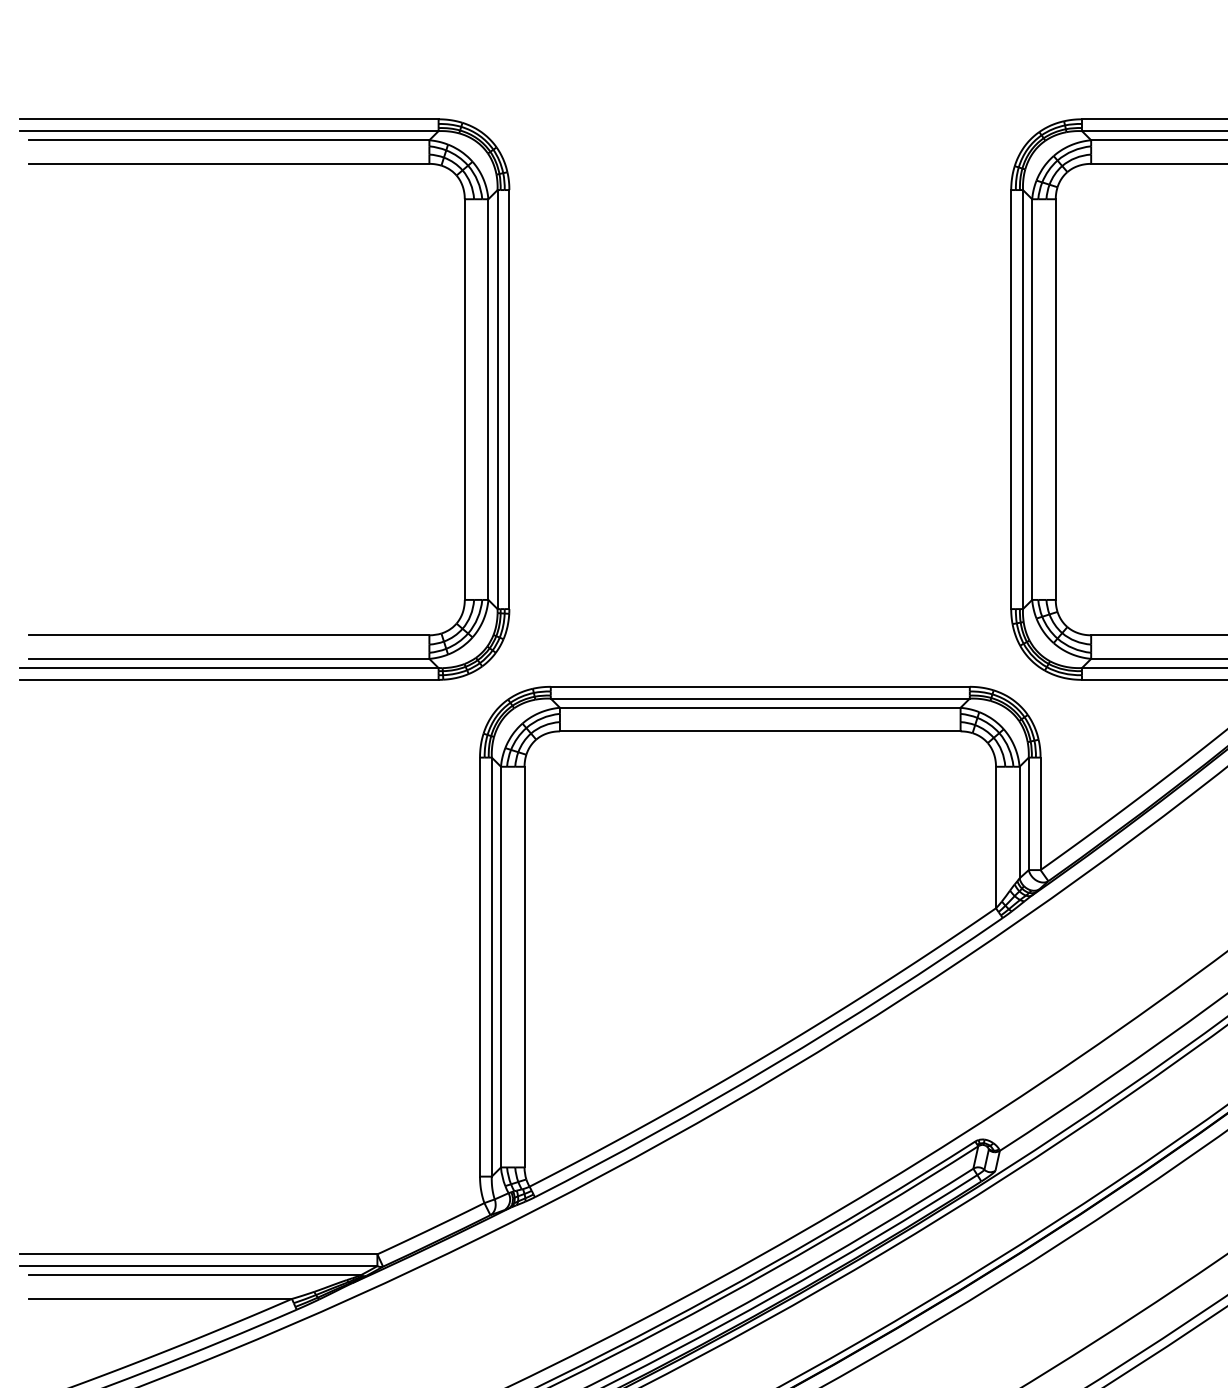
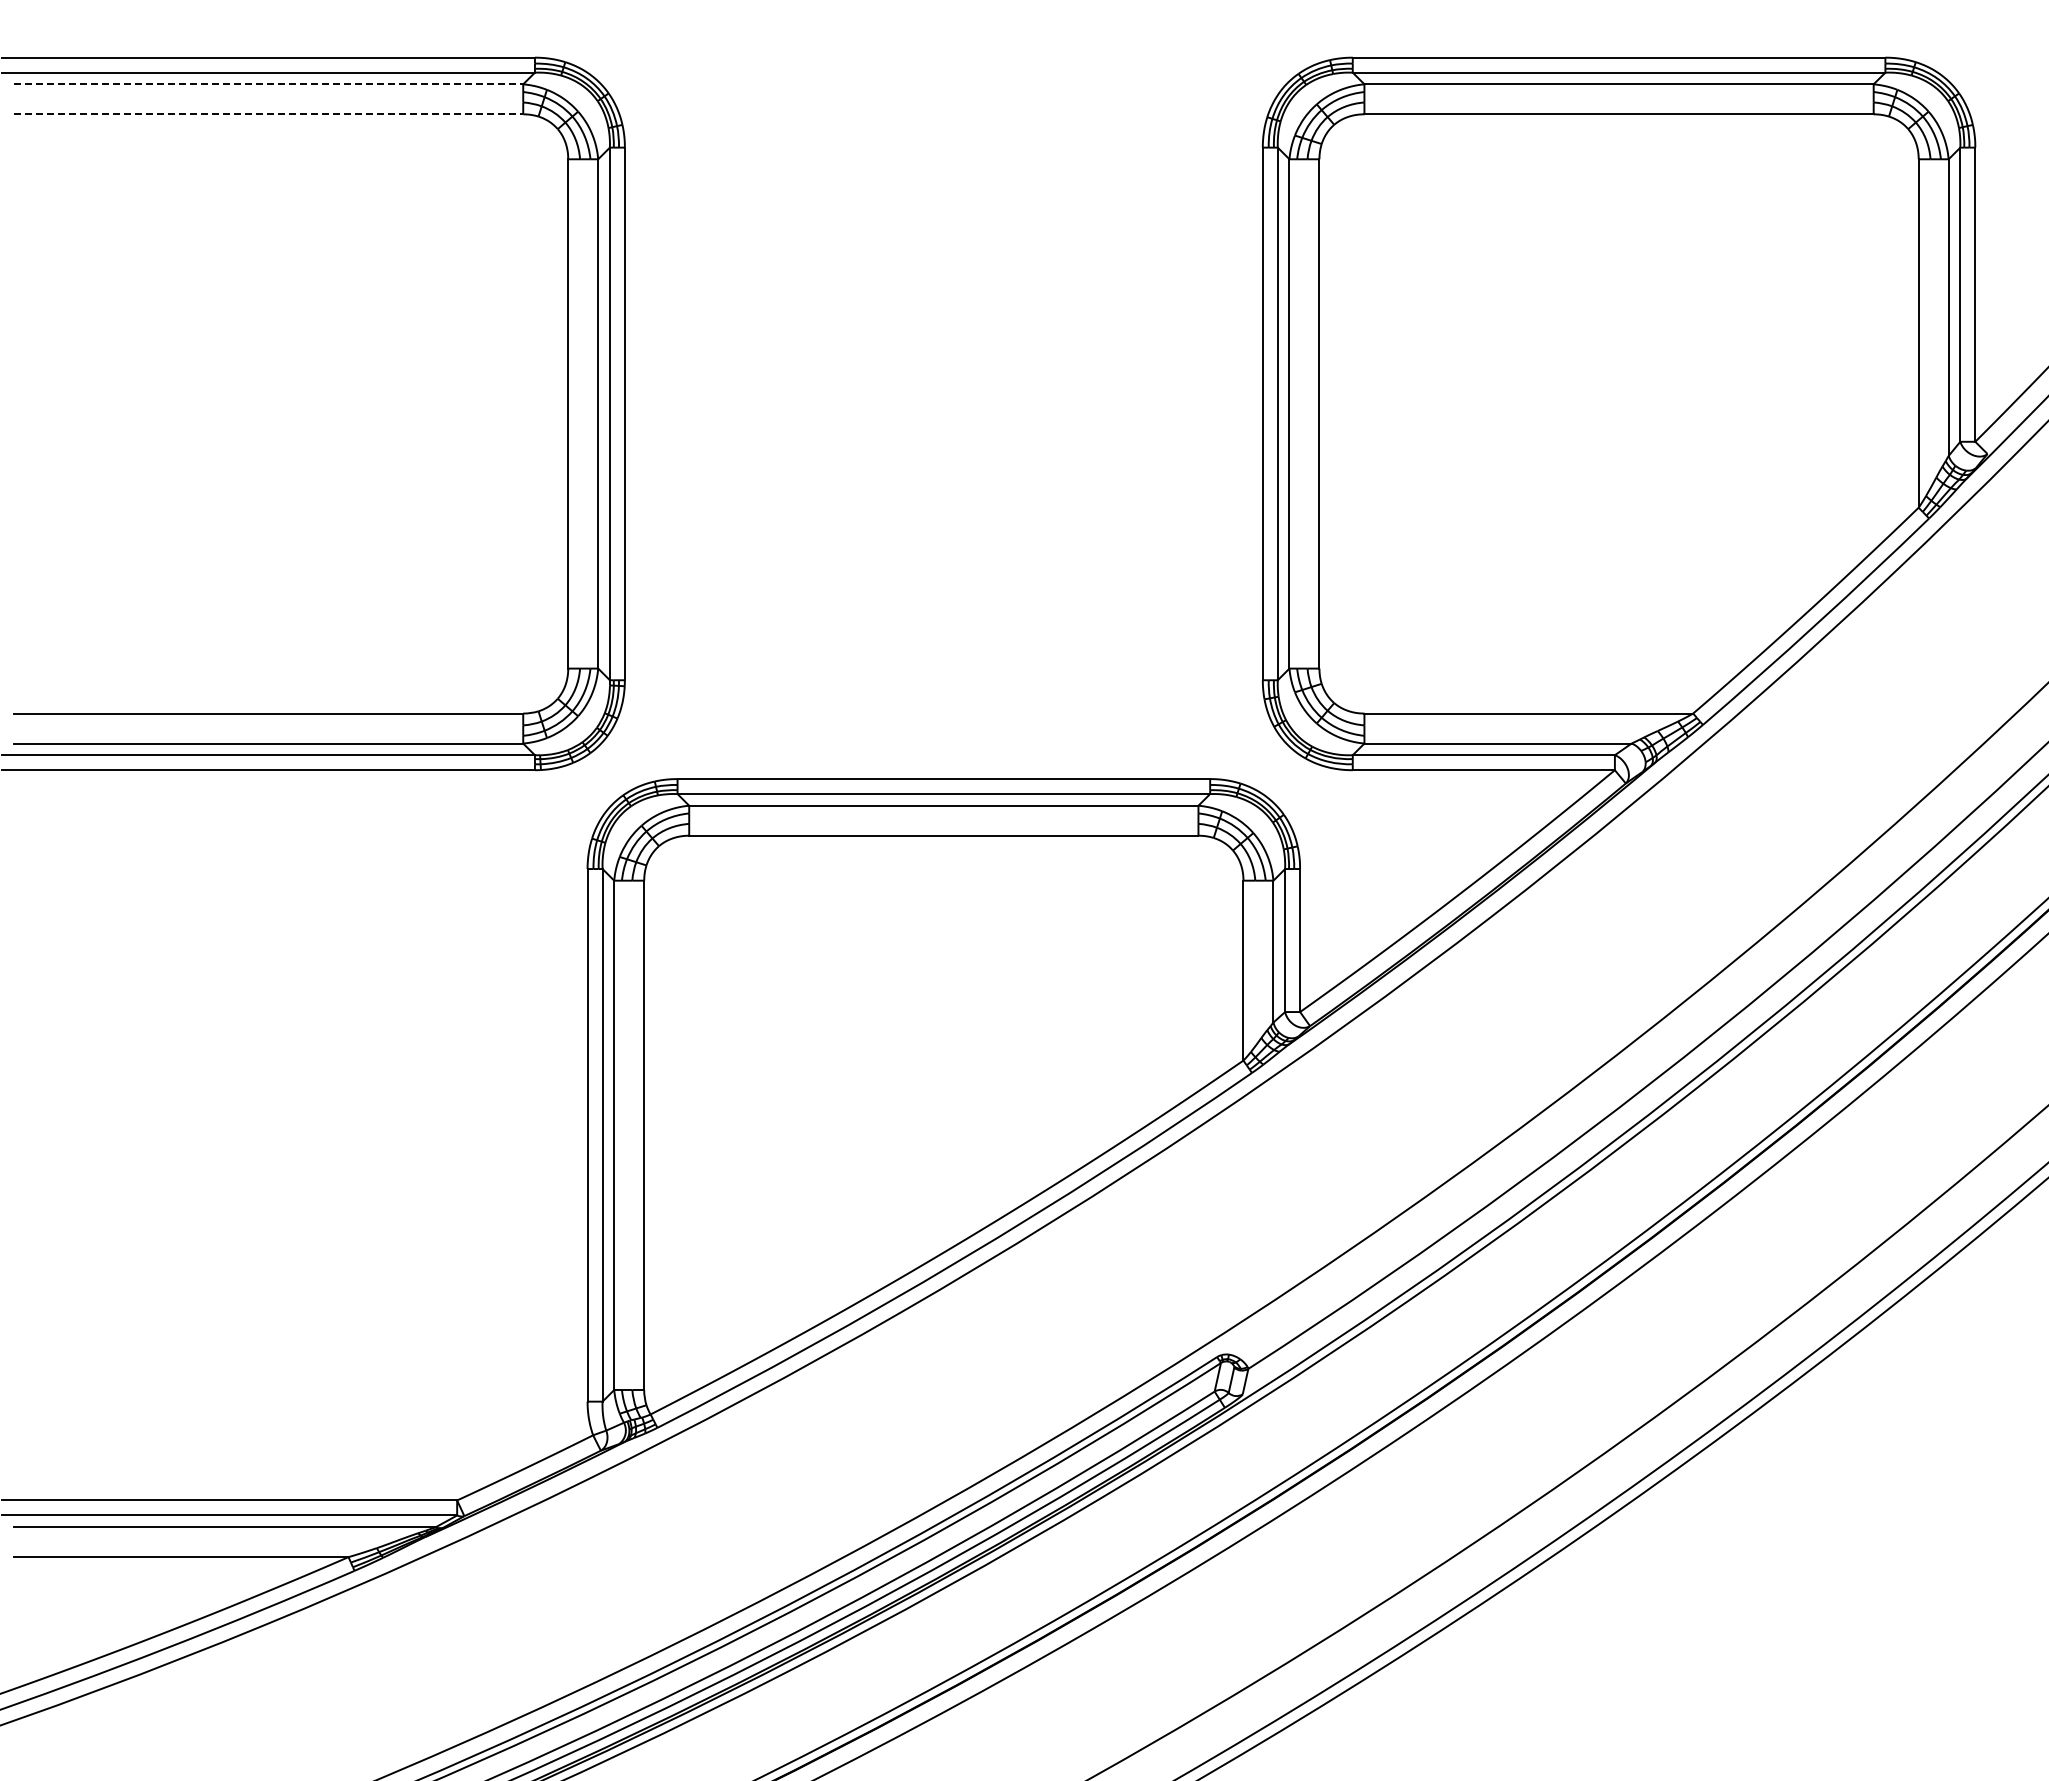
line: (228, 140) -> (268, 84), solid -> dashed
line: (228, 164) -> (268, 114), solid -> dashed

